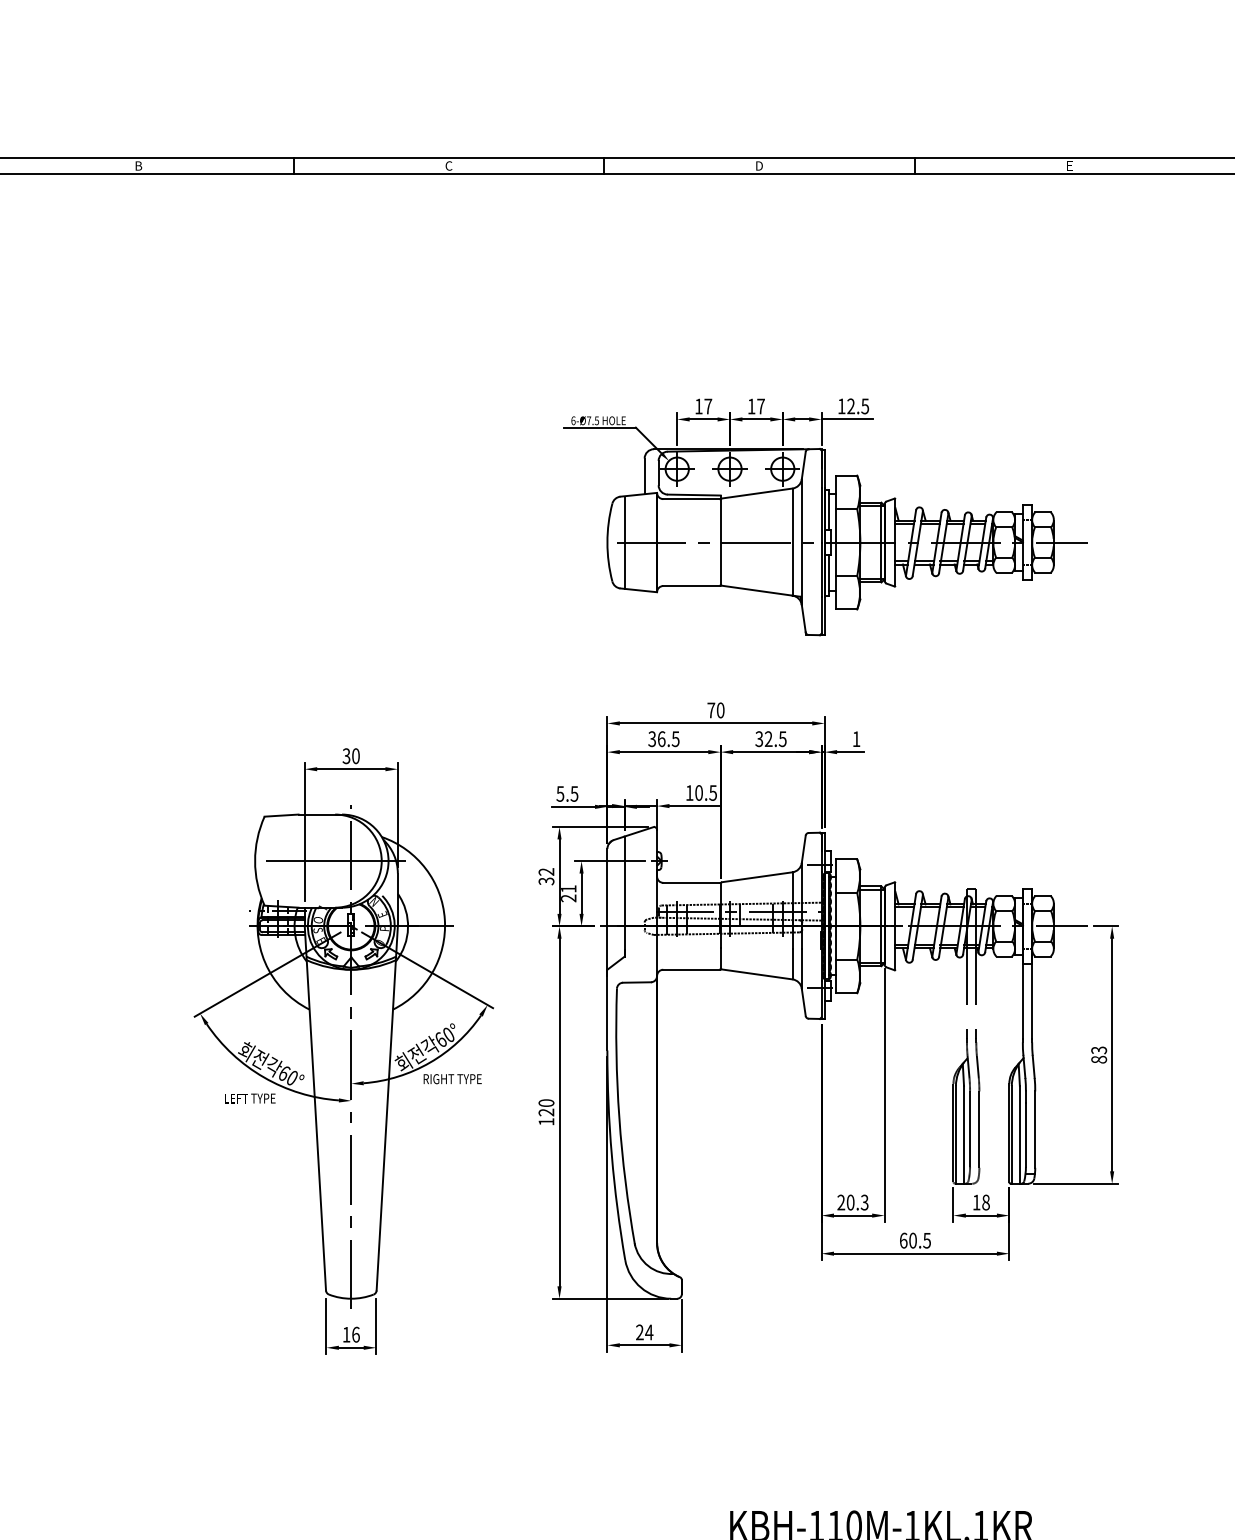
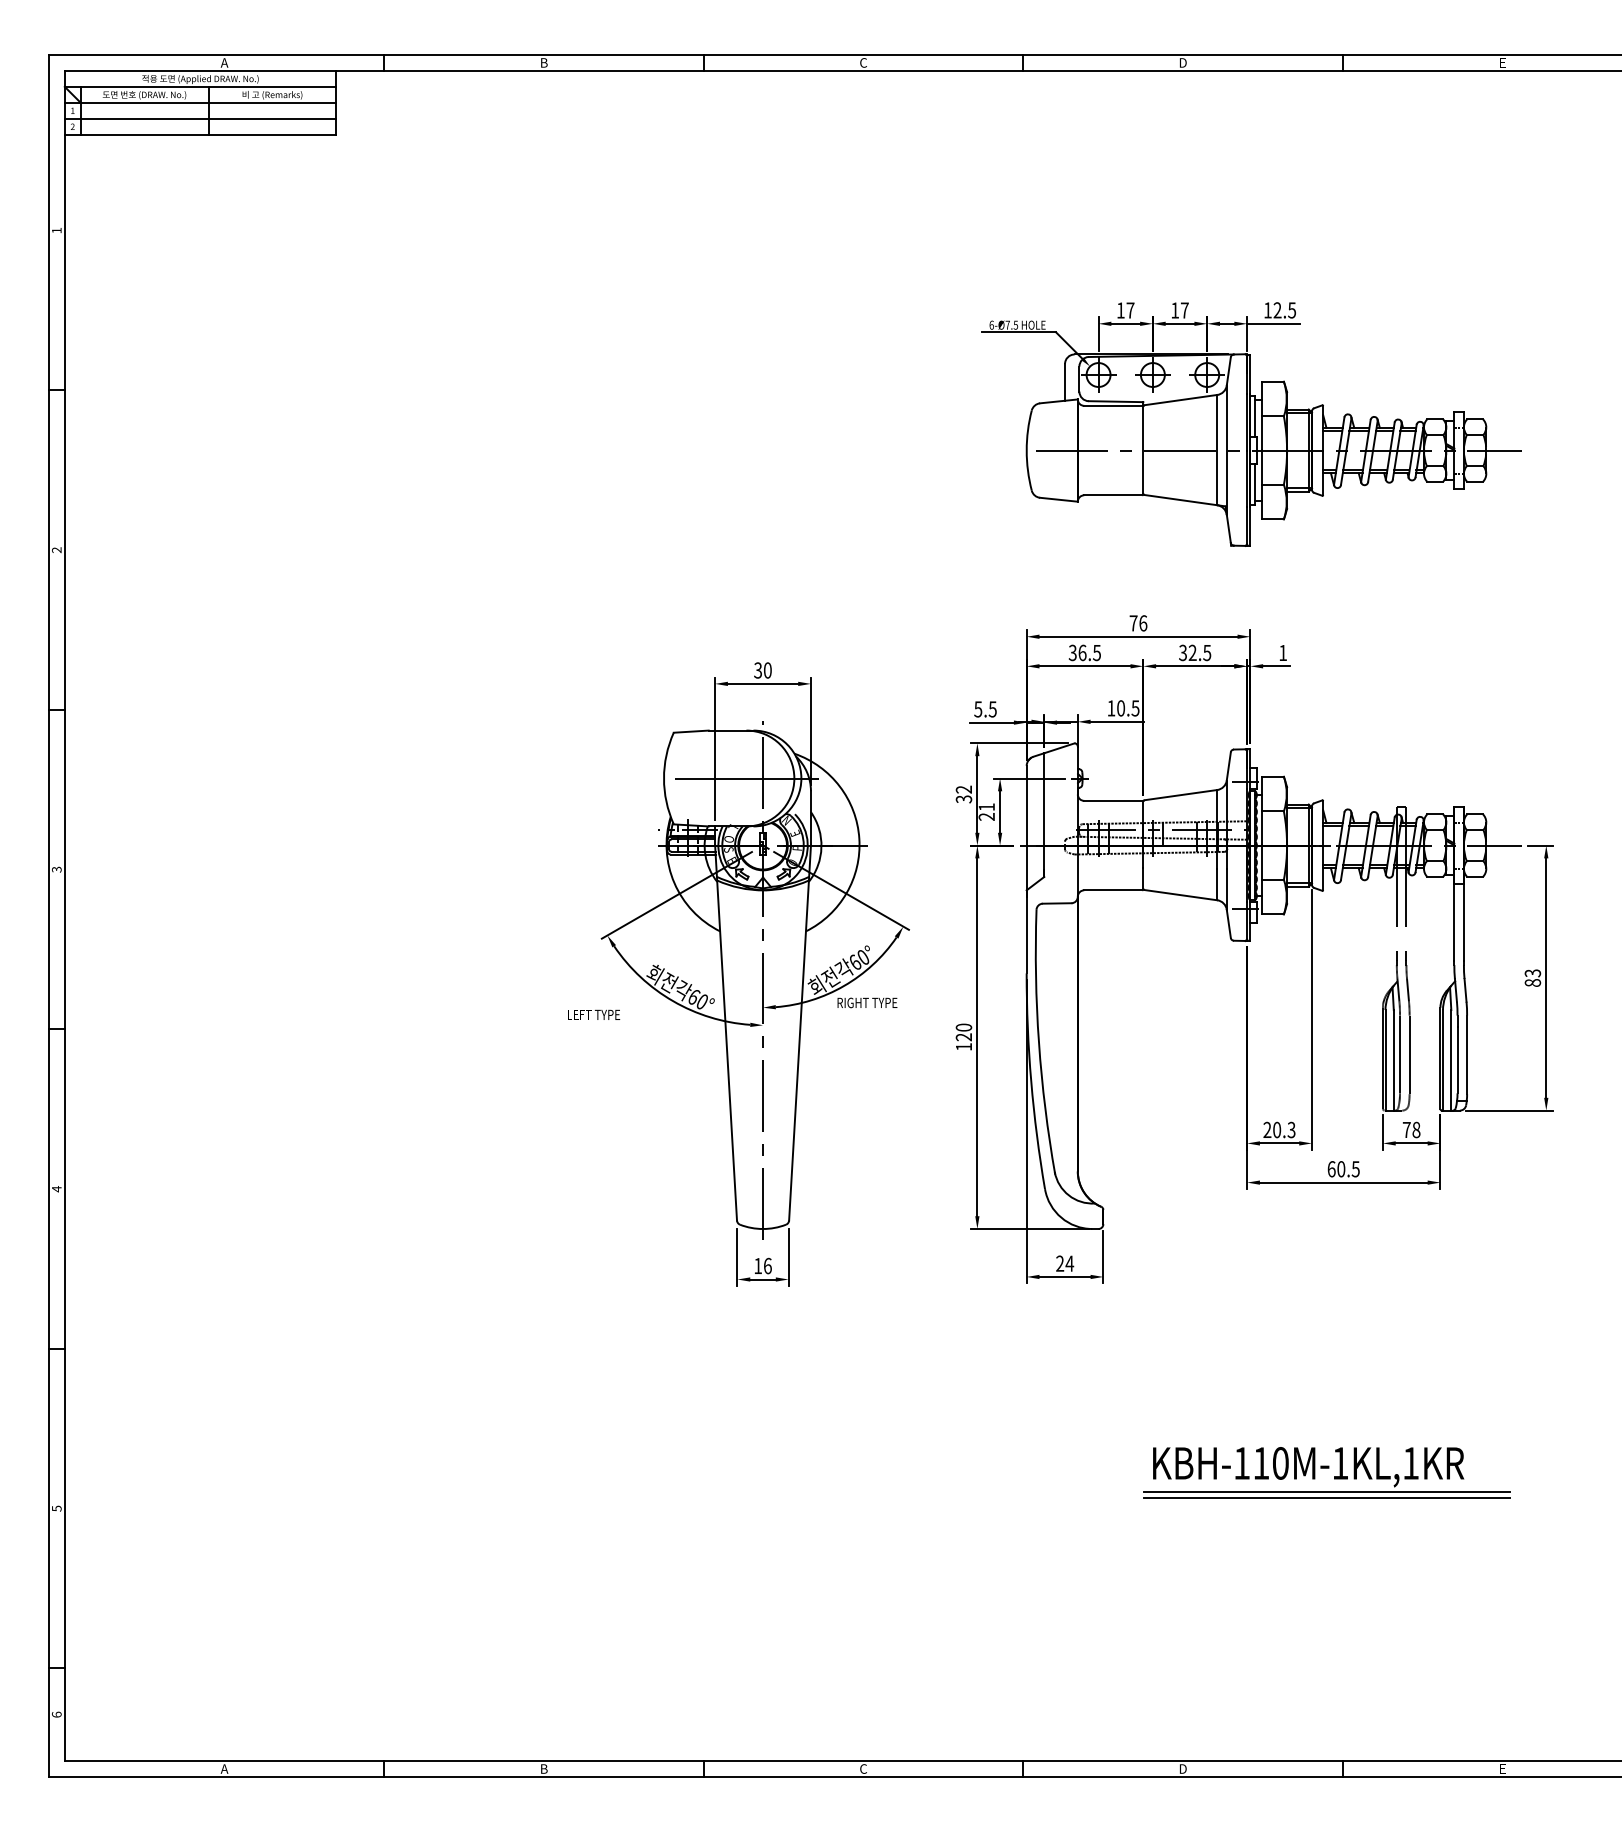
line: (624, 542) -> (1044, 450), removed
text: (720, 710) -> (1143, 623), 70 -> 76
text: (250, 1098) -> (594, 1014), moved
text: (976, 1202) -> (1406, 1129), 18 -> 78

